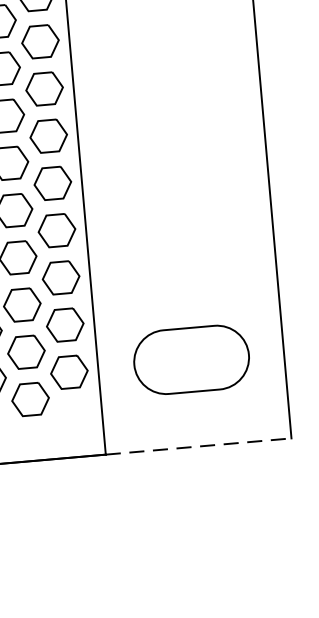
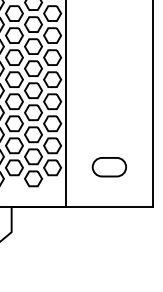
part: (189, 361) -> (108, 167), size x0.62
line: (198, 446) -> (109, 207), dashed -> solid

